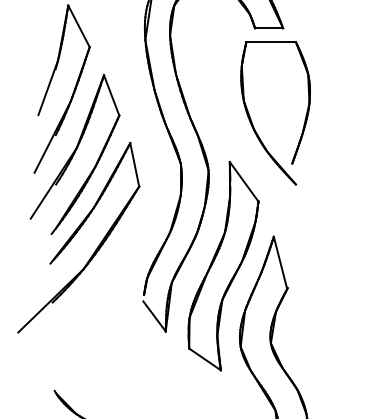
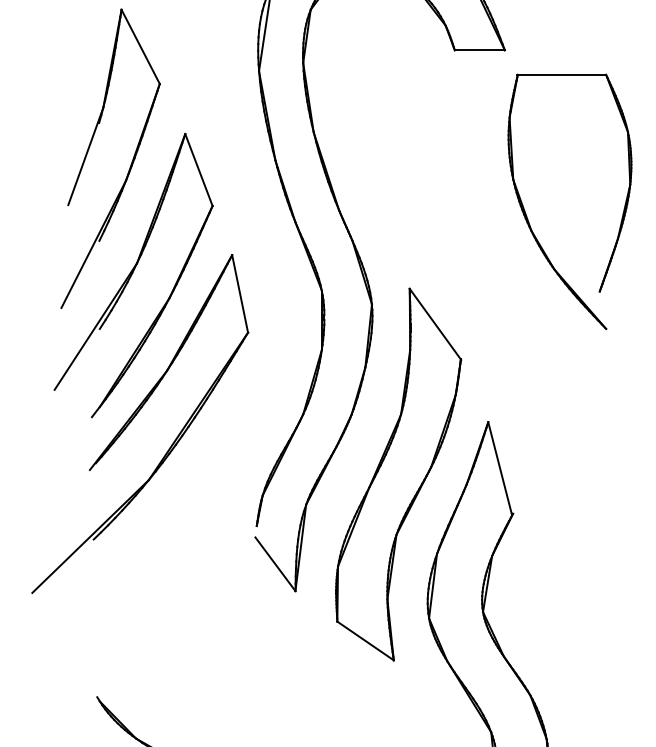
part: (252, 121) -> (528, 216), moved

